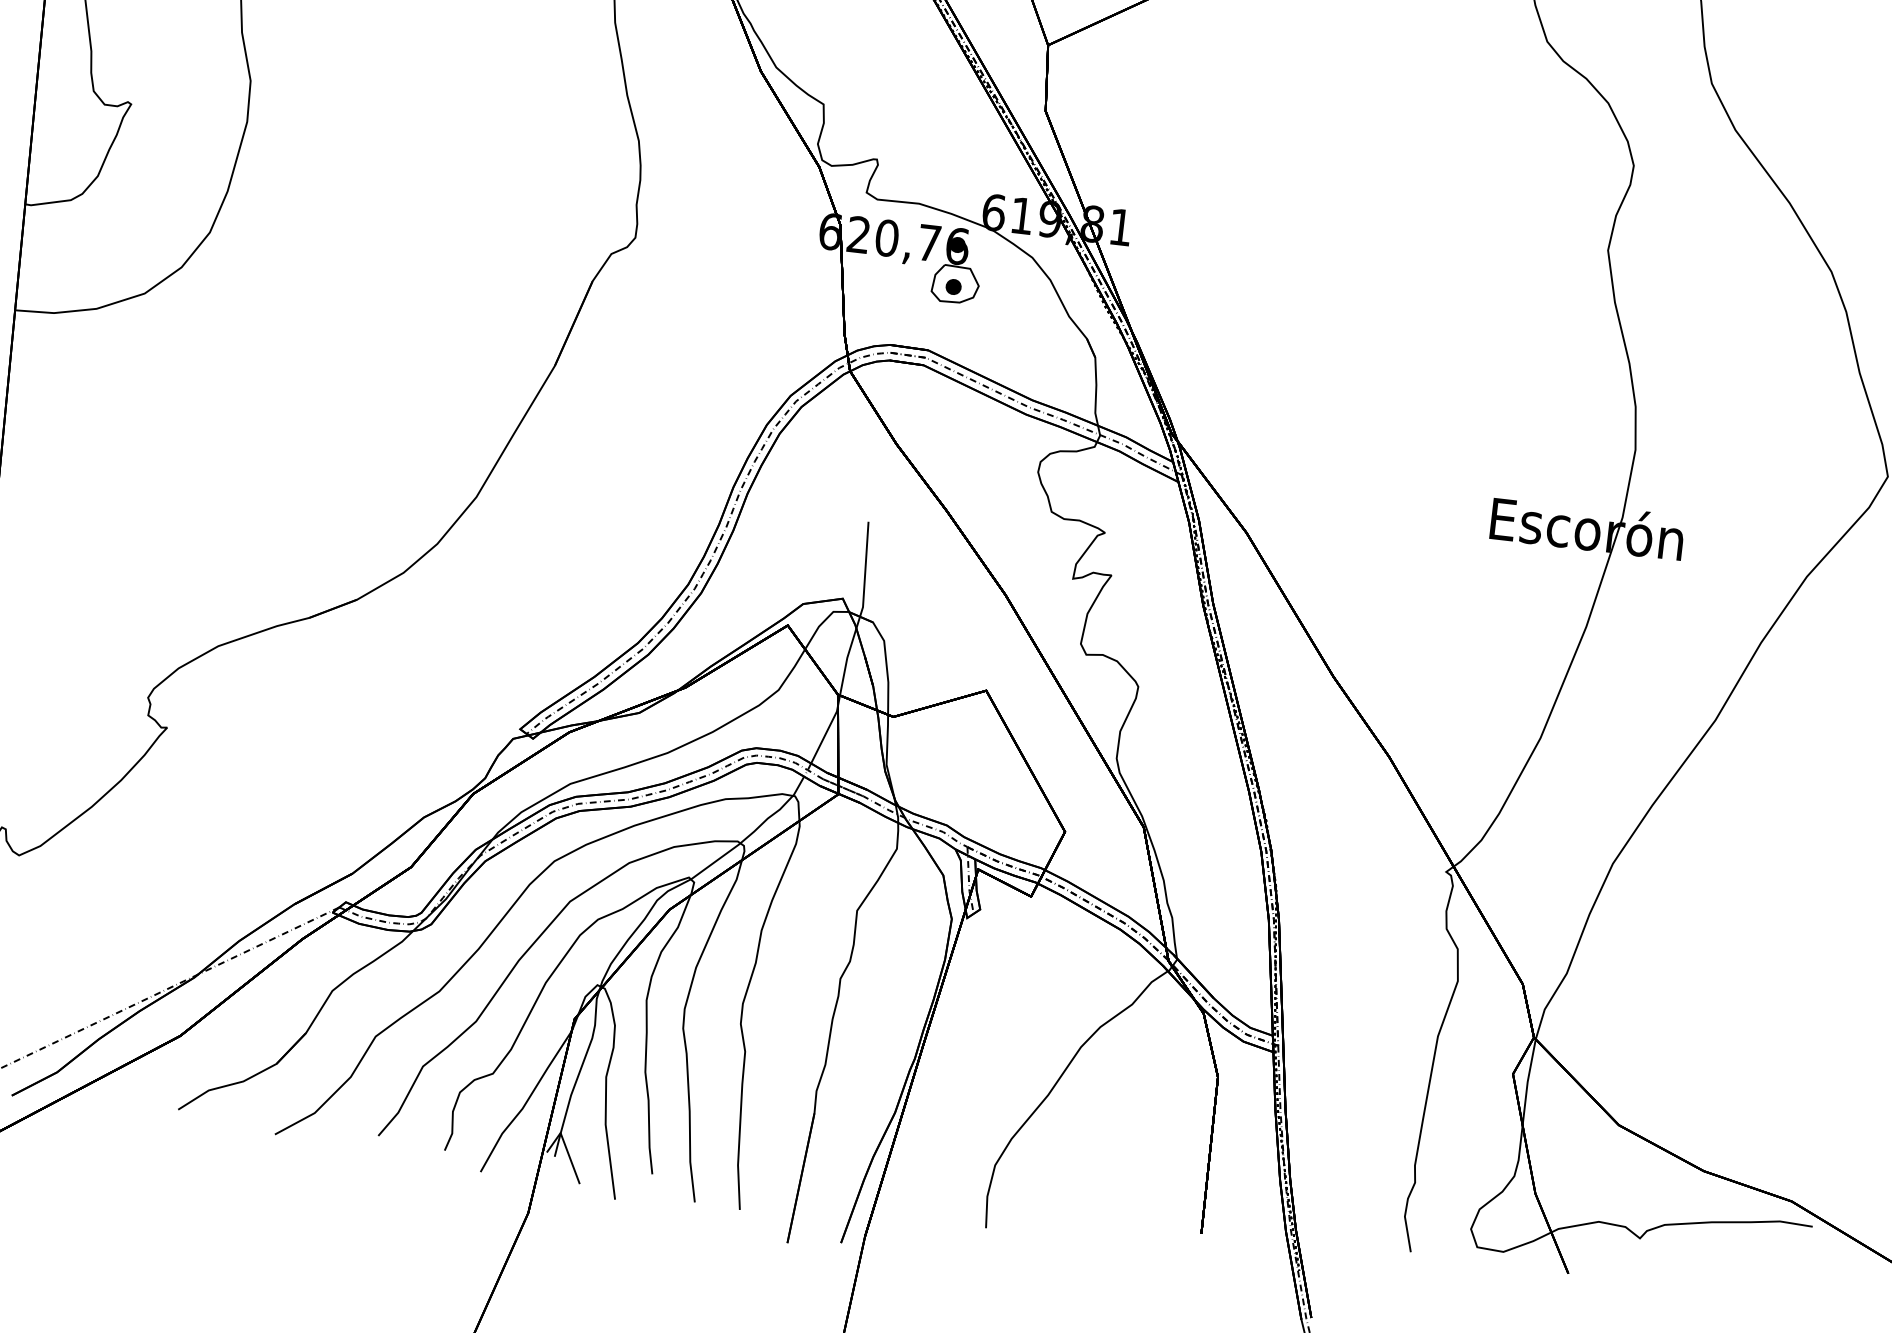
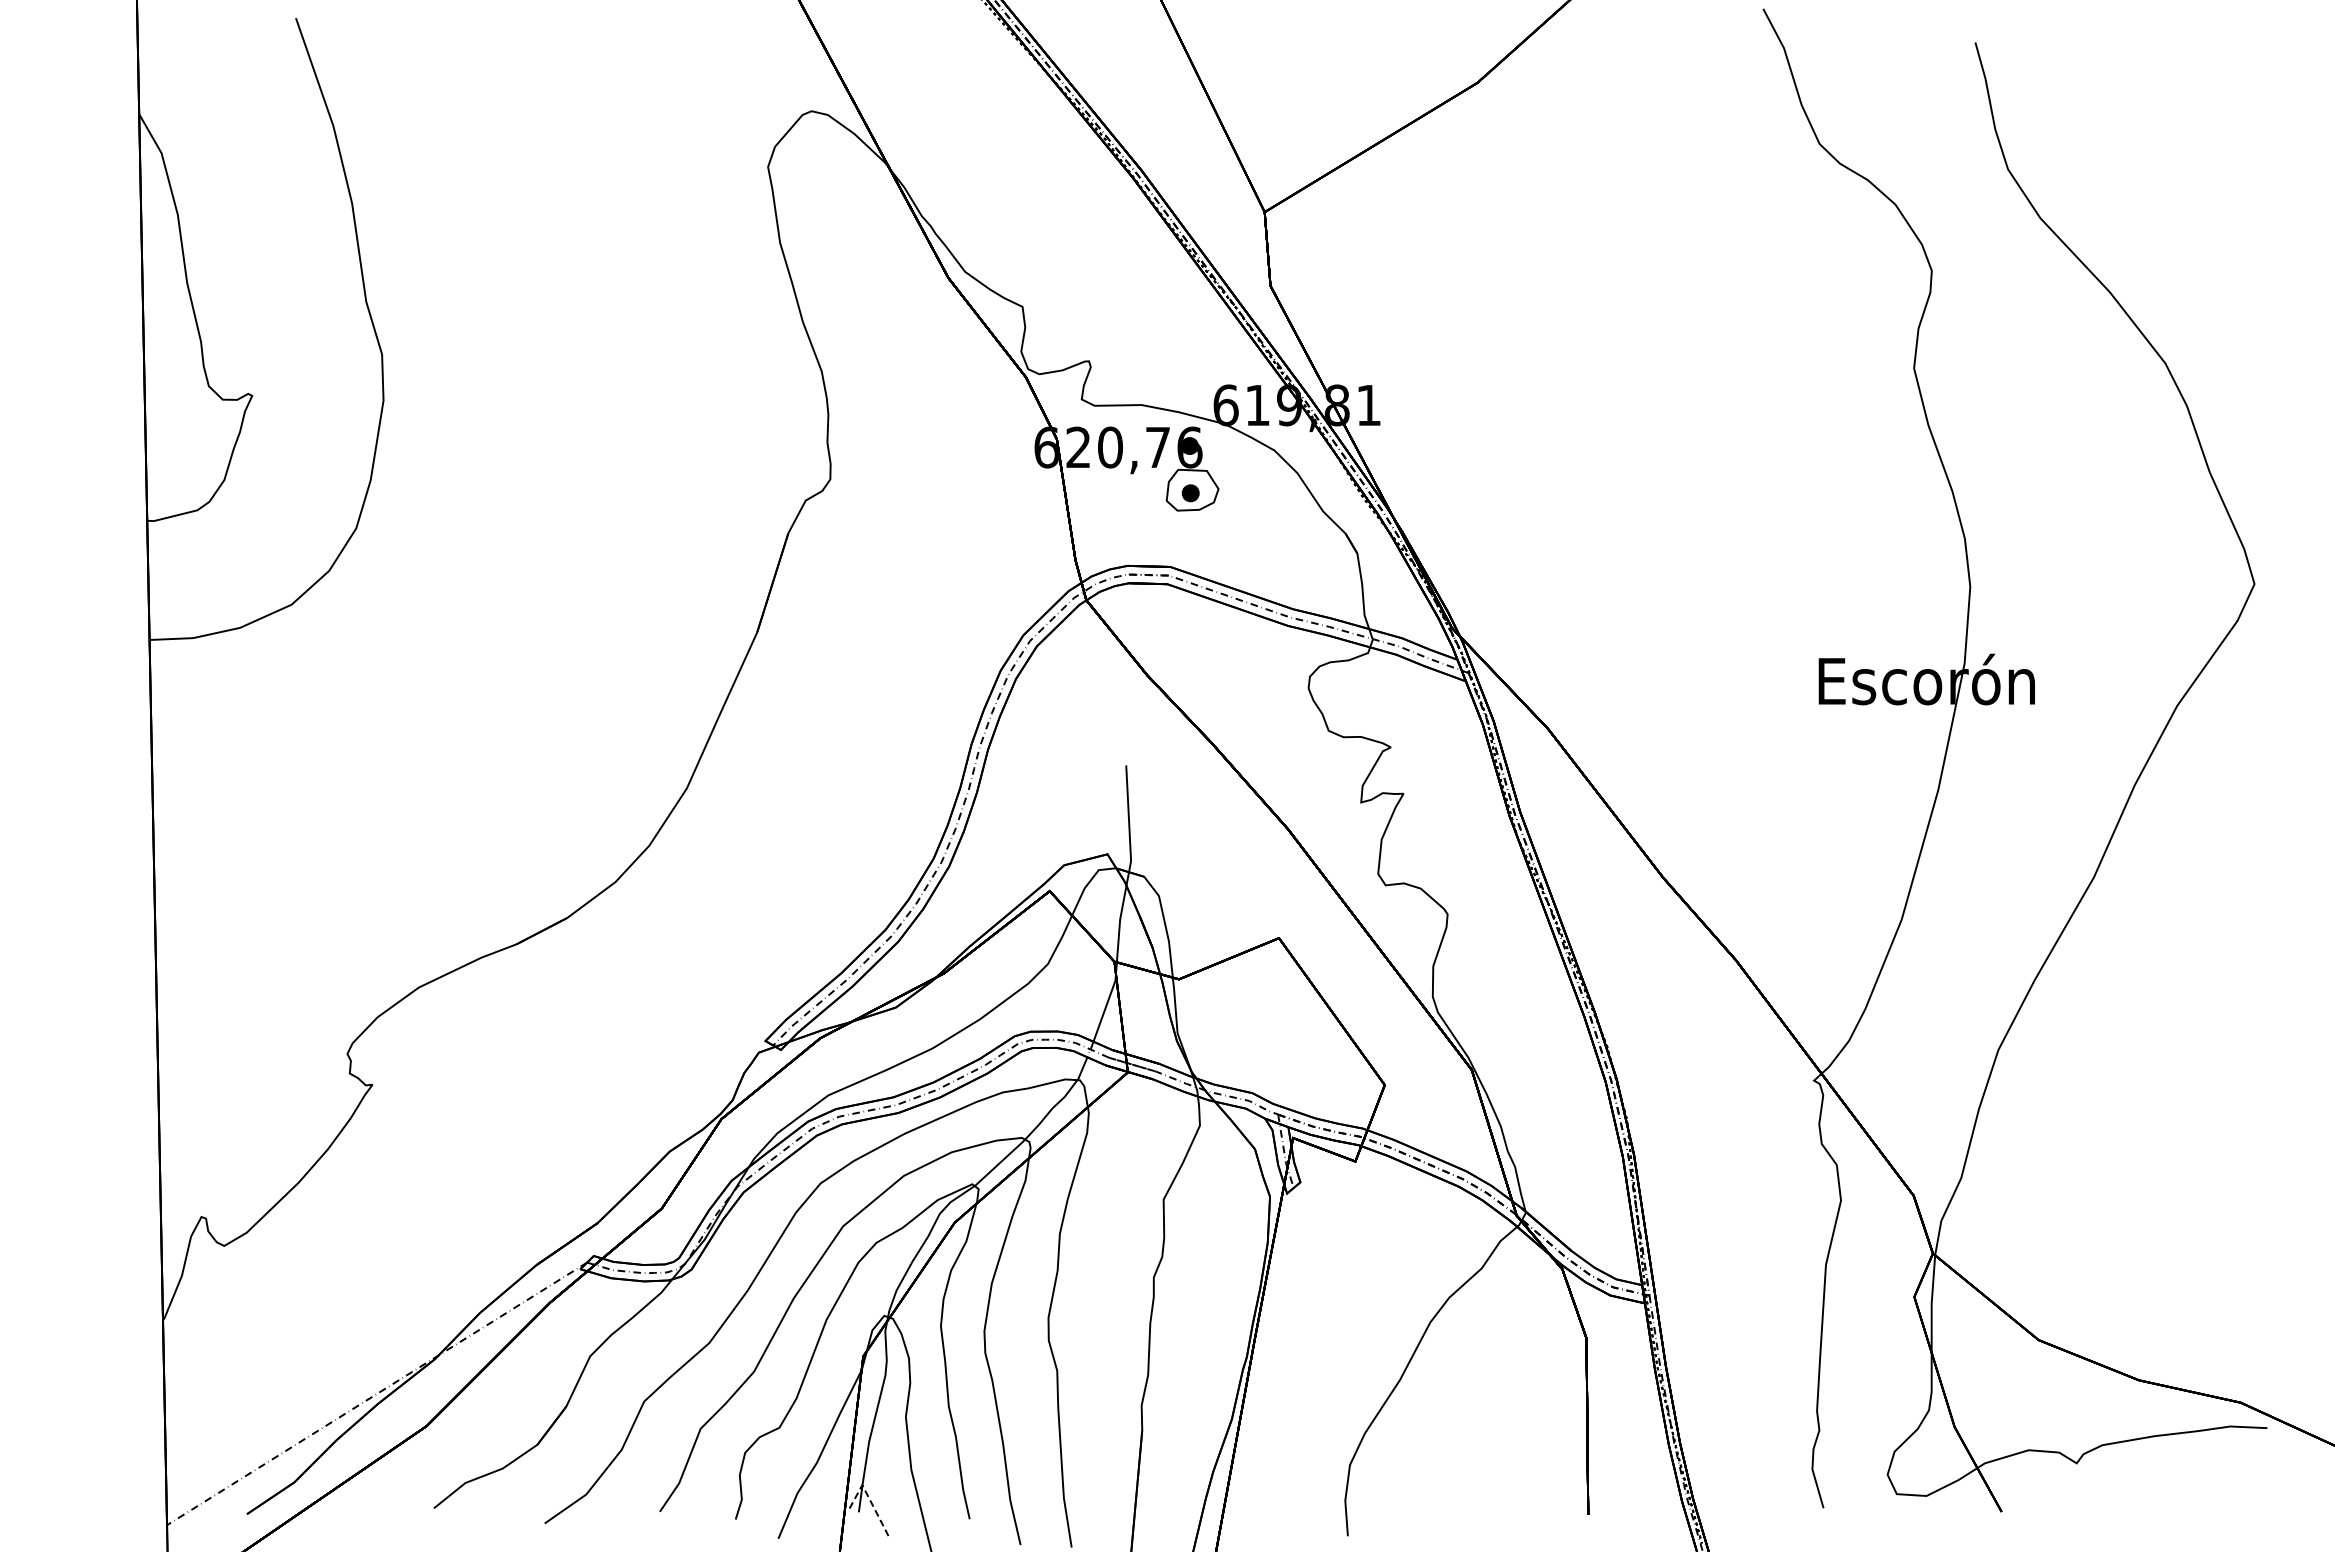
line: (566, 1146) -> (870, 1499), solid -> dashed

